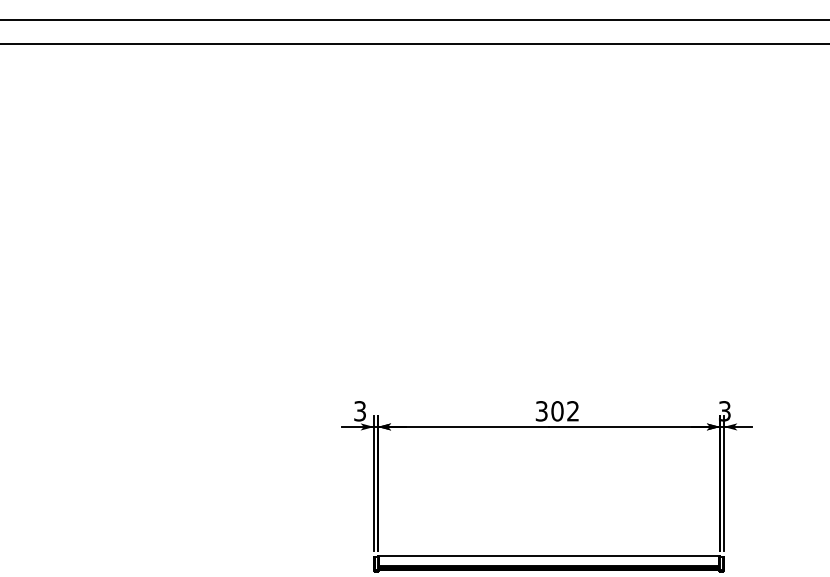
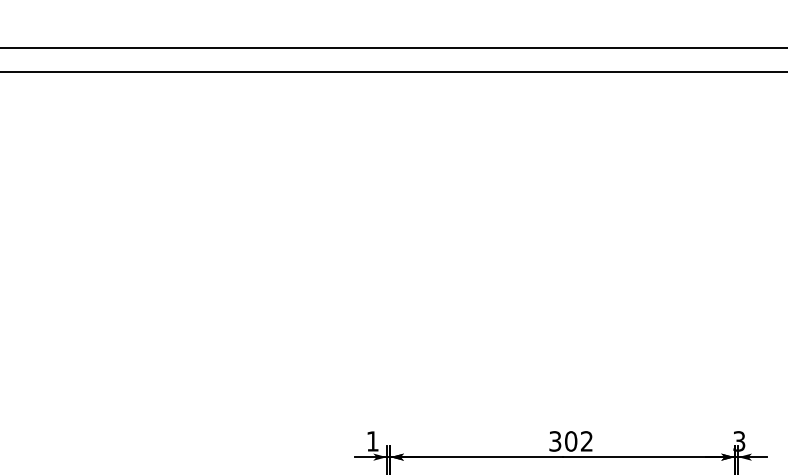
text: (359, 411) -> (372, 441), 3 -> 1

